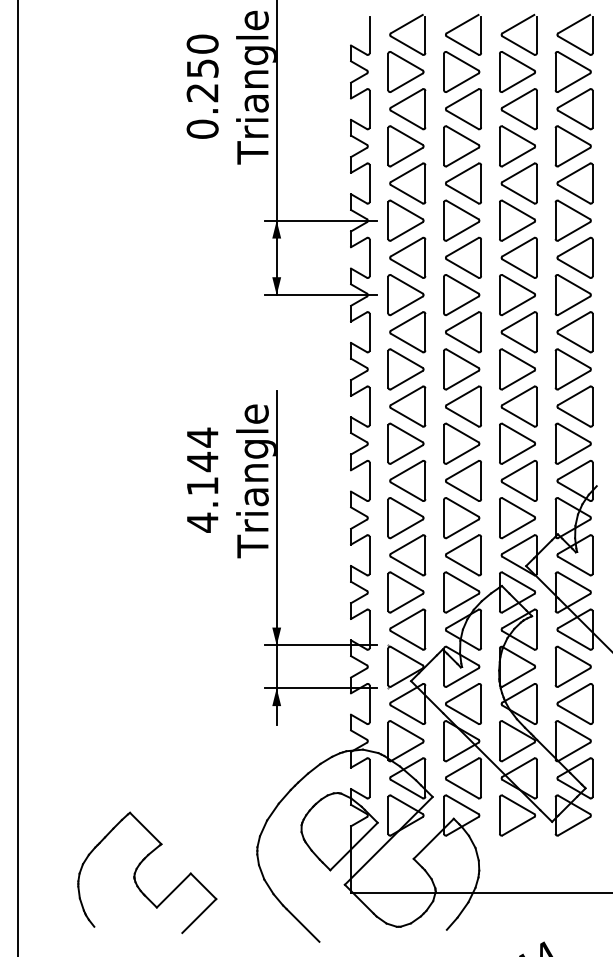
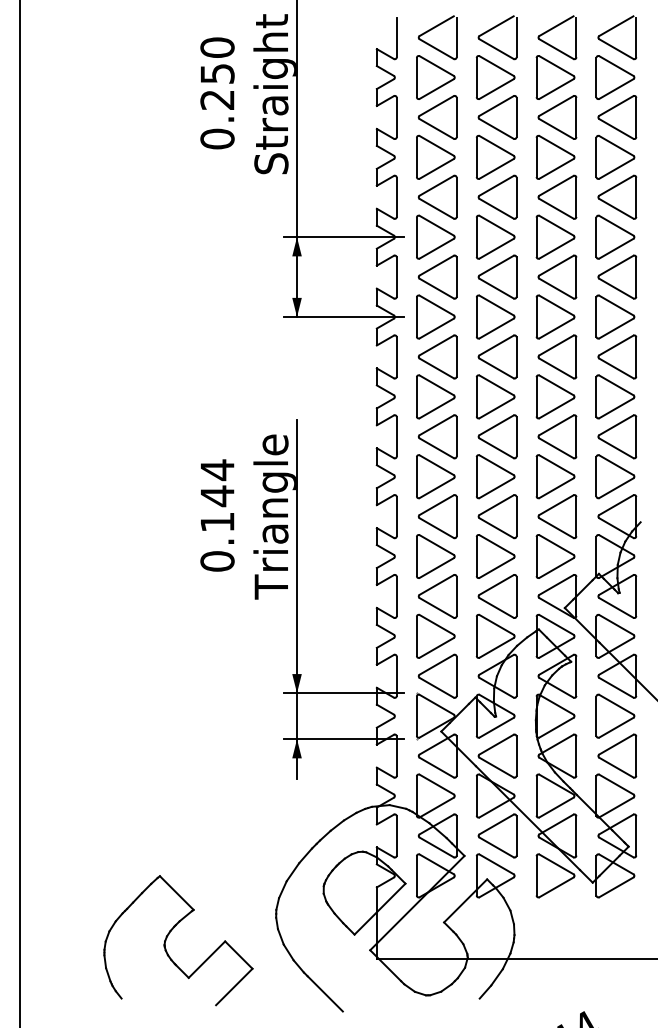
text: (255, 87) -> (274, 94), Triangle -> Straight
text: (202, 522) -> (217, 561), 4.144 -> 0.144
part: (140, 865) -> (171, 932), moved

